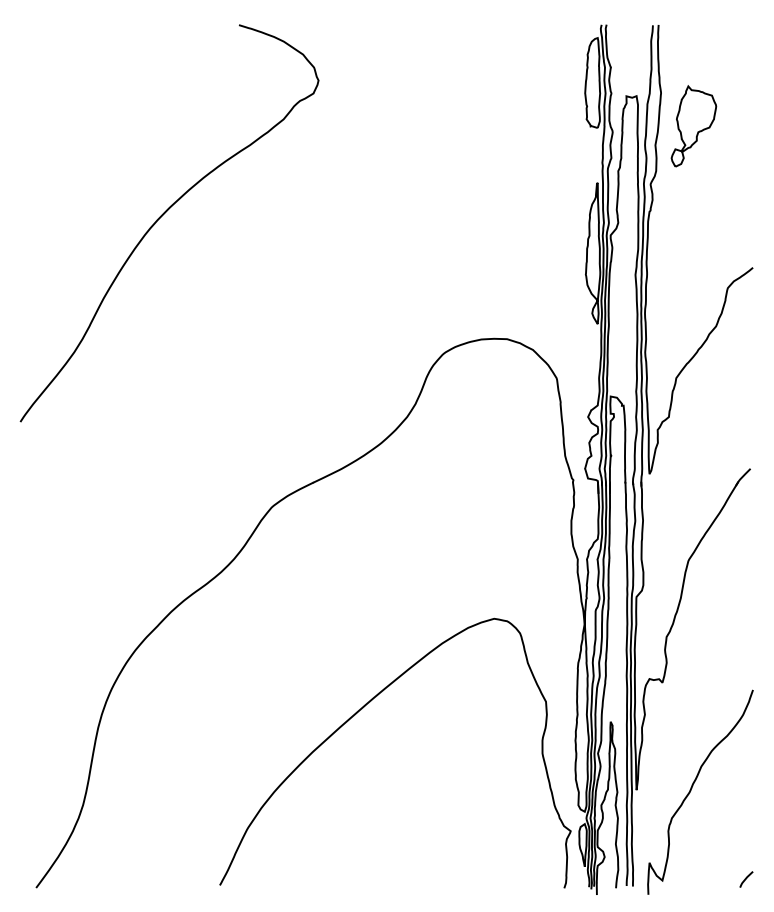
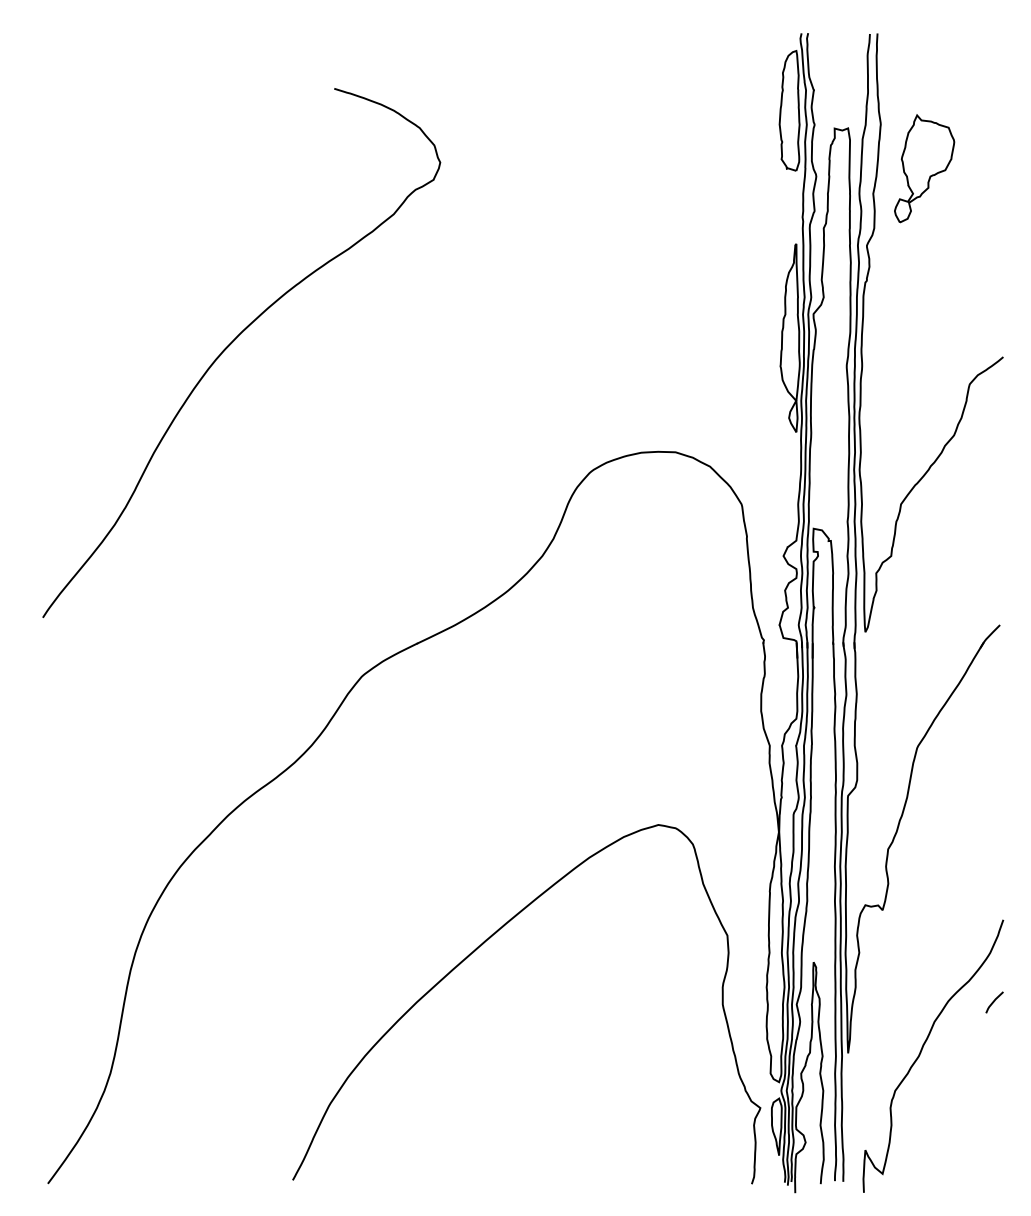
curve: (162, 216) -> (232, 343), moved
line: (746, 879) -> (994, 1002), moved

